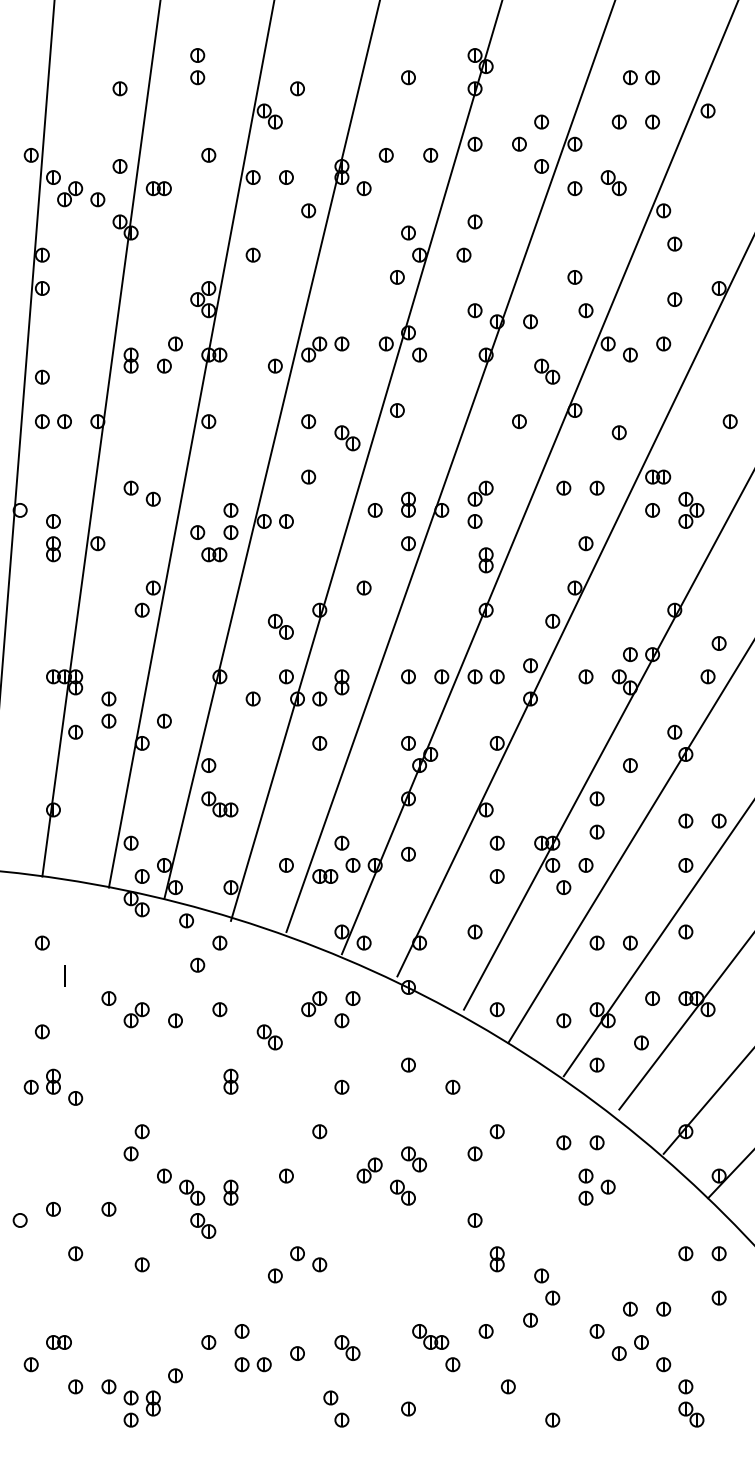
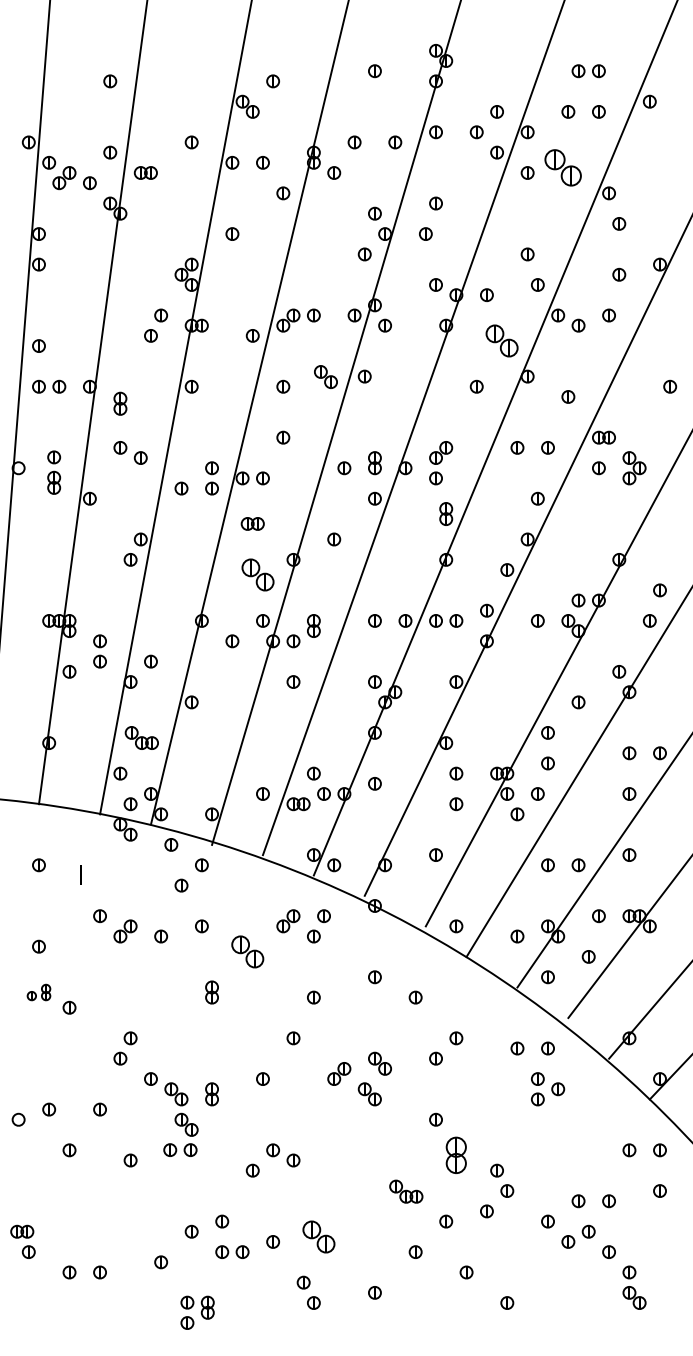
part: (197, 67) -> (181, 61), removed
part: (613, 182) -> (563, 167), size x1.6
part: (131, 360) -> (120, 403), moved
part: (547, 371) -> (502, 340), size x1.4
part: (346, 437) -> (325, 376), moved
part: (53, 537) -> (54, 472), moved
part: (214, 554) -> (252, 523), moved
part: (280, 627) -> (257, 575), size x1.4
part: (219, 803) -> (141, 737), moved
line: (63, 976) -> (80, 874), moved
part: (269, 1037) -> (247, 951), size x1.4
part: (41, 1081) -> (38, 992), size x0.7
part: (196, 1252) -> (180, 1149), added
part: (497, 1259) -> (456, 1155), size x1.6
part: (430, 1336) -> (406, 1191), moved
part: (59, 1342) -> (22, 1231), moved
part: (346, 1347) -> (318, 1236), size x1.4
part: (142, 1408) -> (197, 1312), moved

